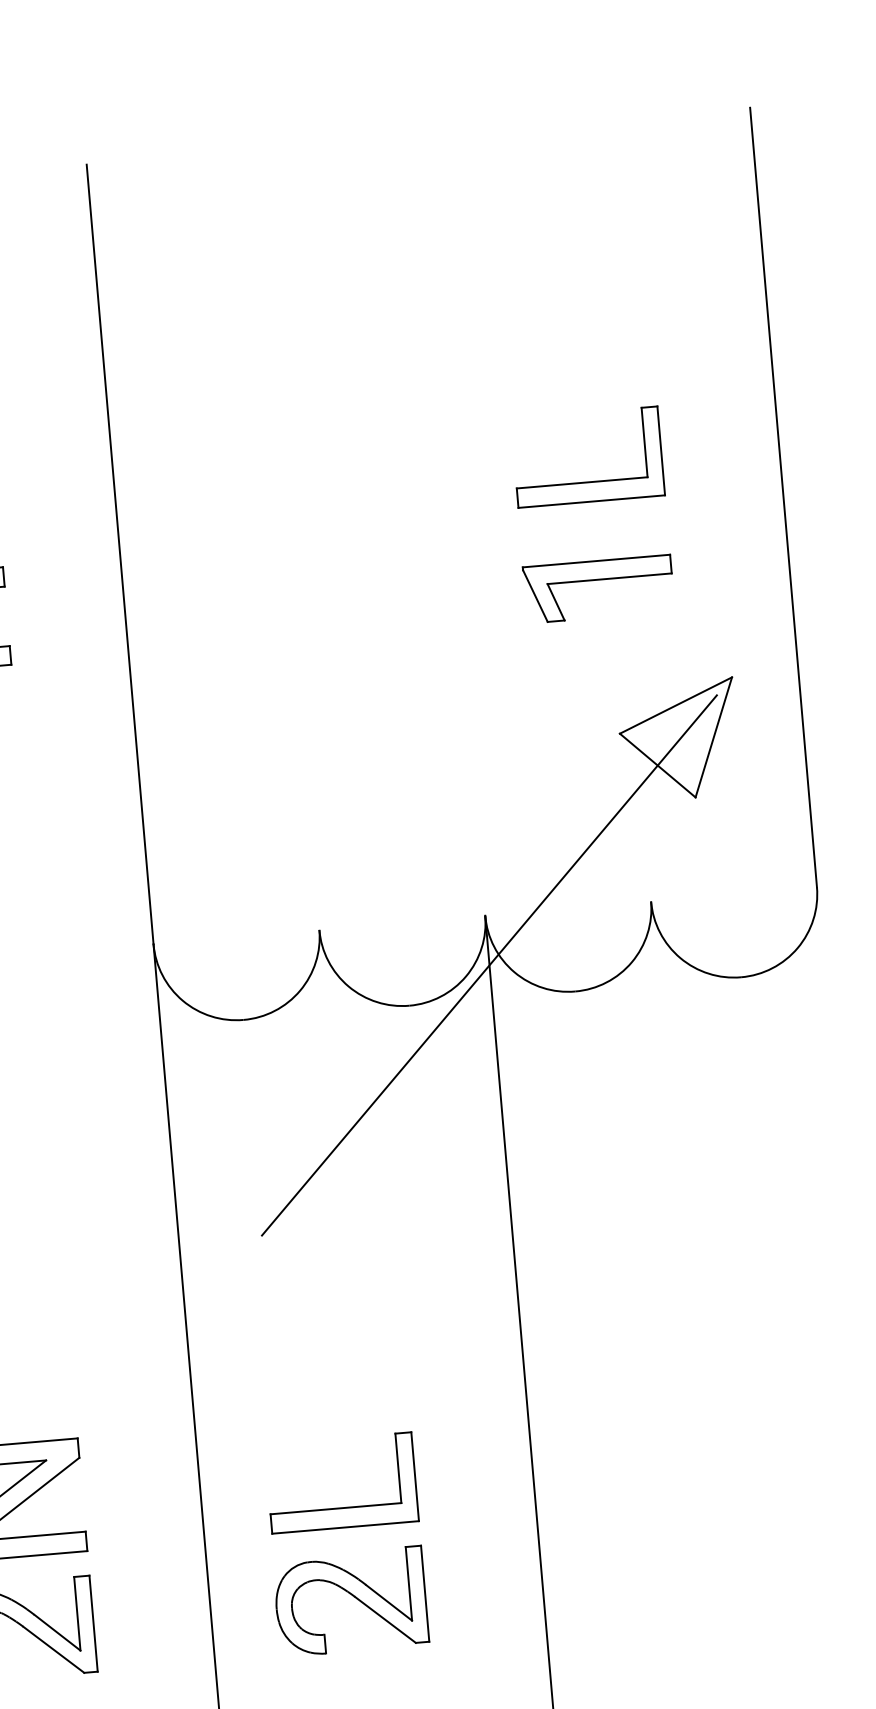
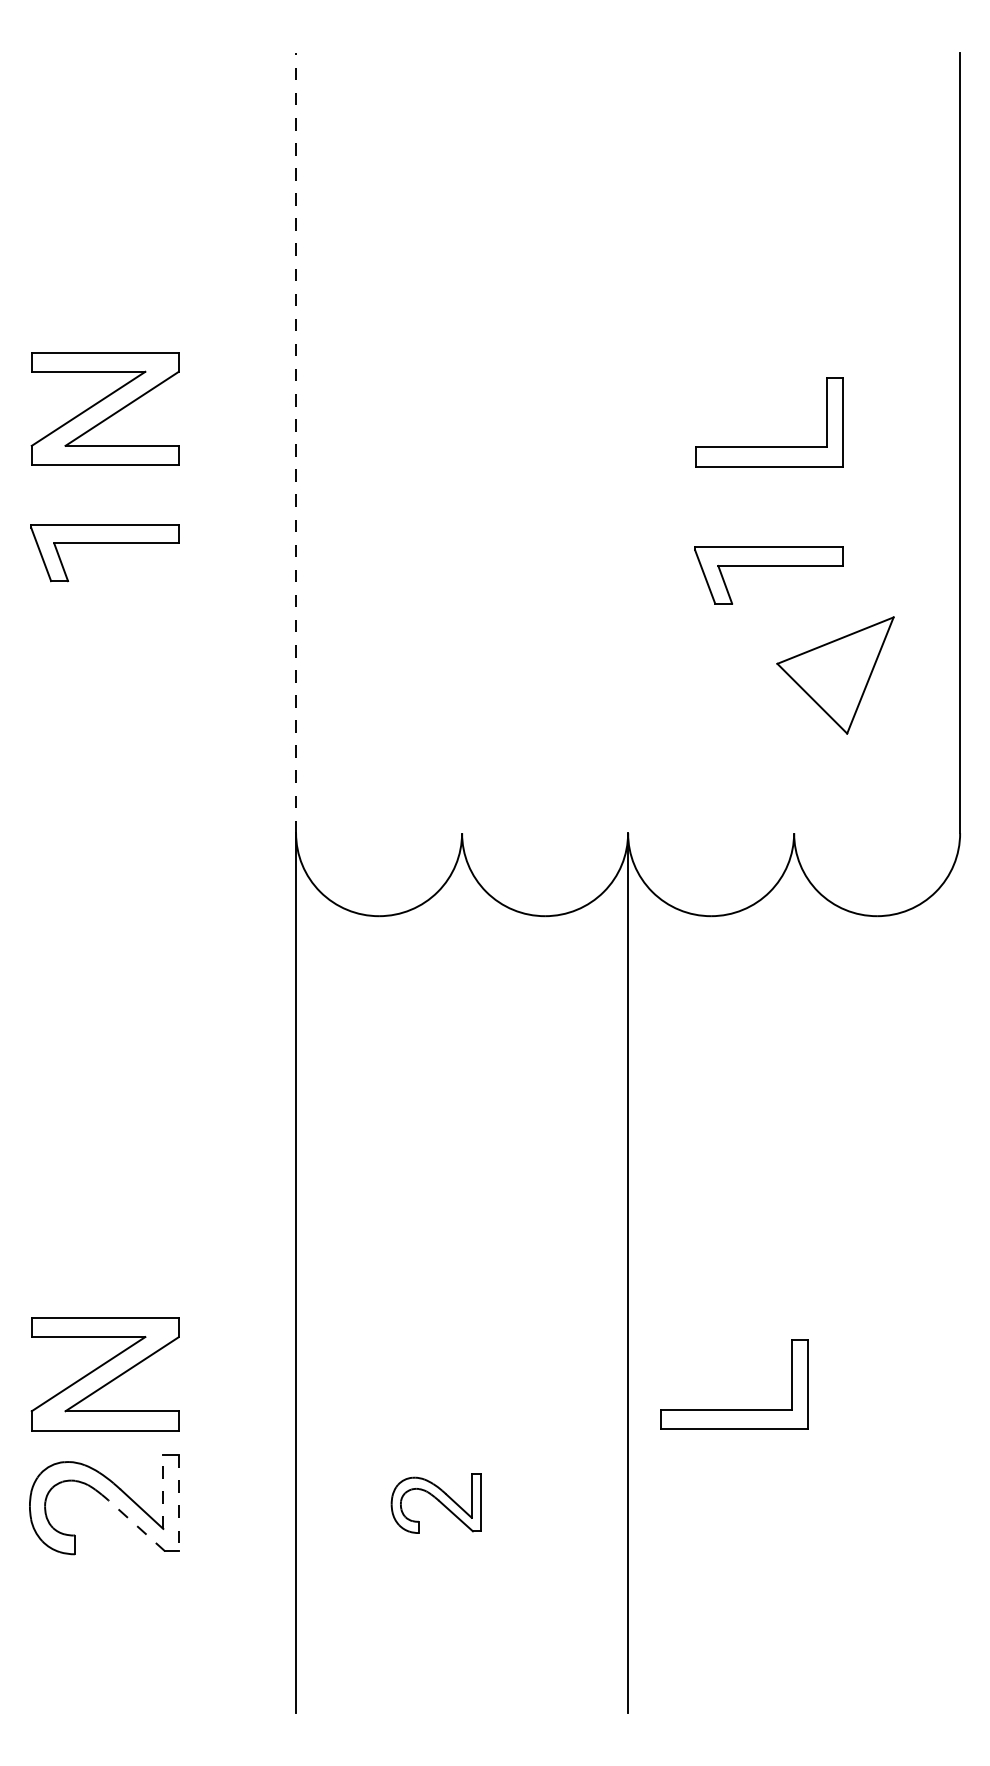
part: (590, 481) -> (769, 446), moved
line: (120, 553) -> (296, 442), solid -> dashed
part: (597, 580) -> (768, 566), moved
line: (489, 964) -> (628, 882), removed
part: (344, 1507) -> (734, 1409), moved
part: (351, 1601) -> (436, 1503), size x0.6
line: (77, 1614) -> (163, 1492), solid -> dashed
line: (93, 1623) -> (178, 1503), solid -> dashed
line: (53, 1649) -> (136, 1525), solid -> dashed

